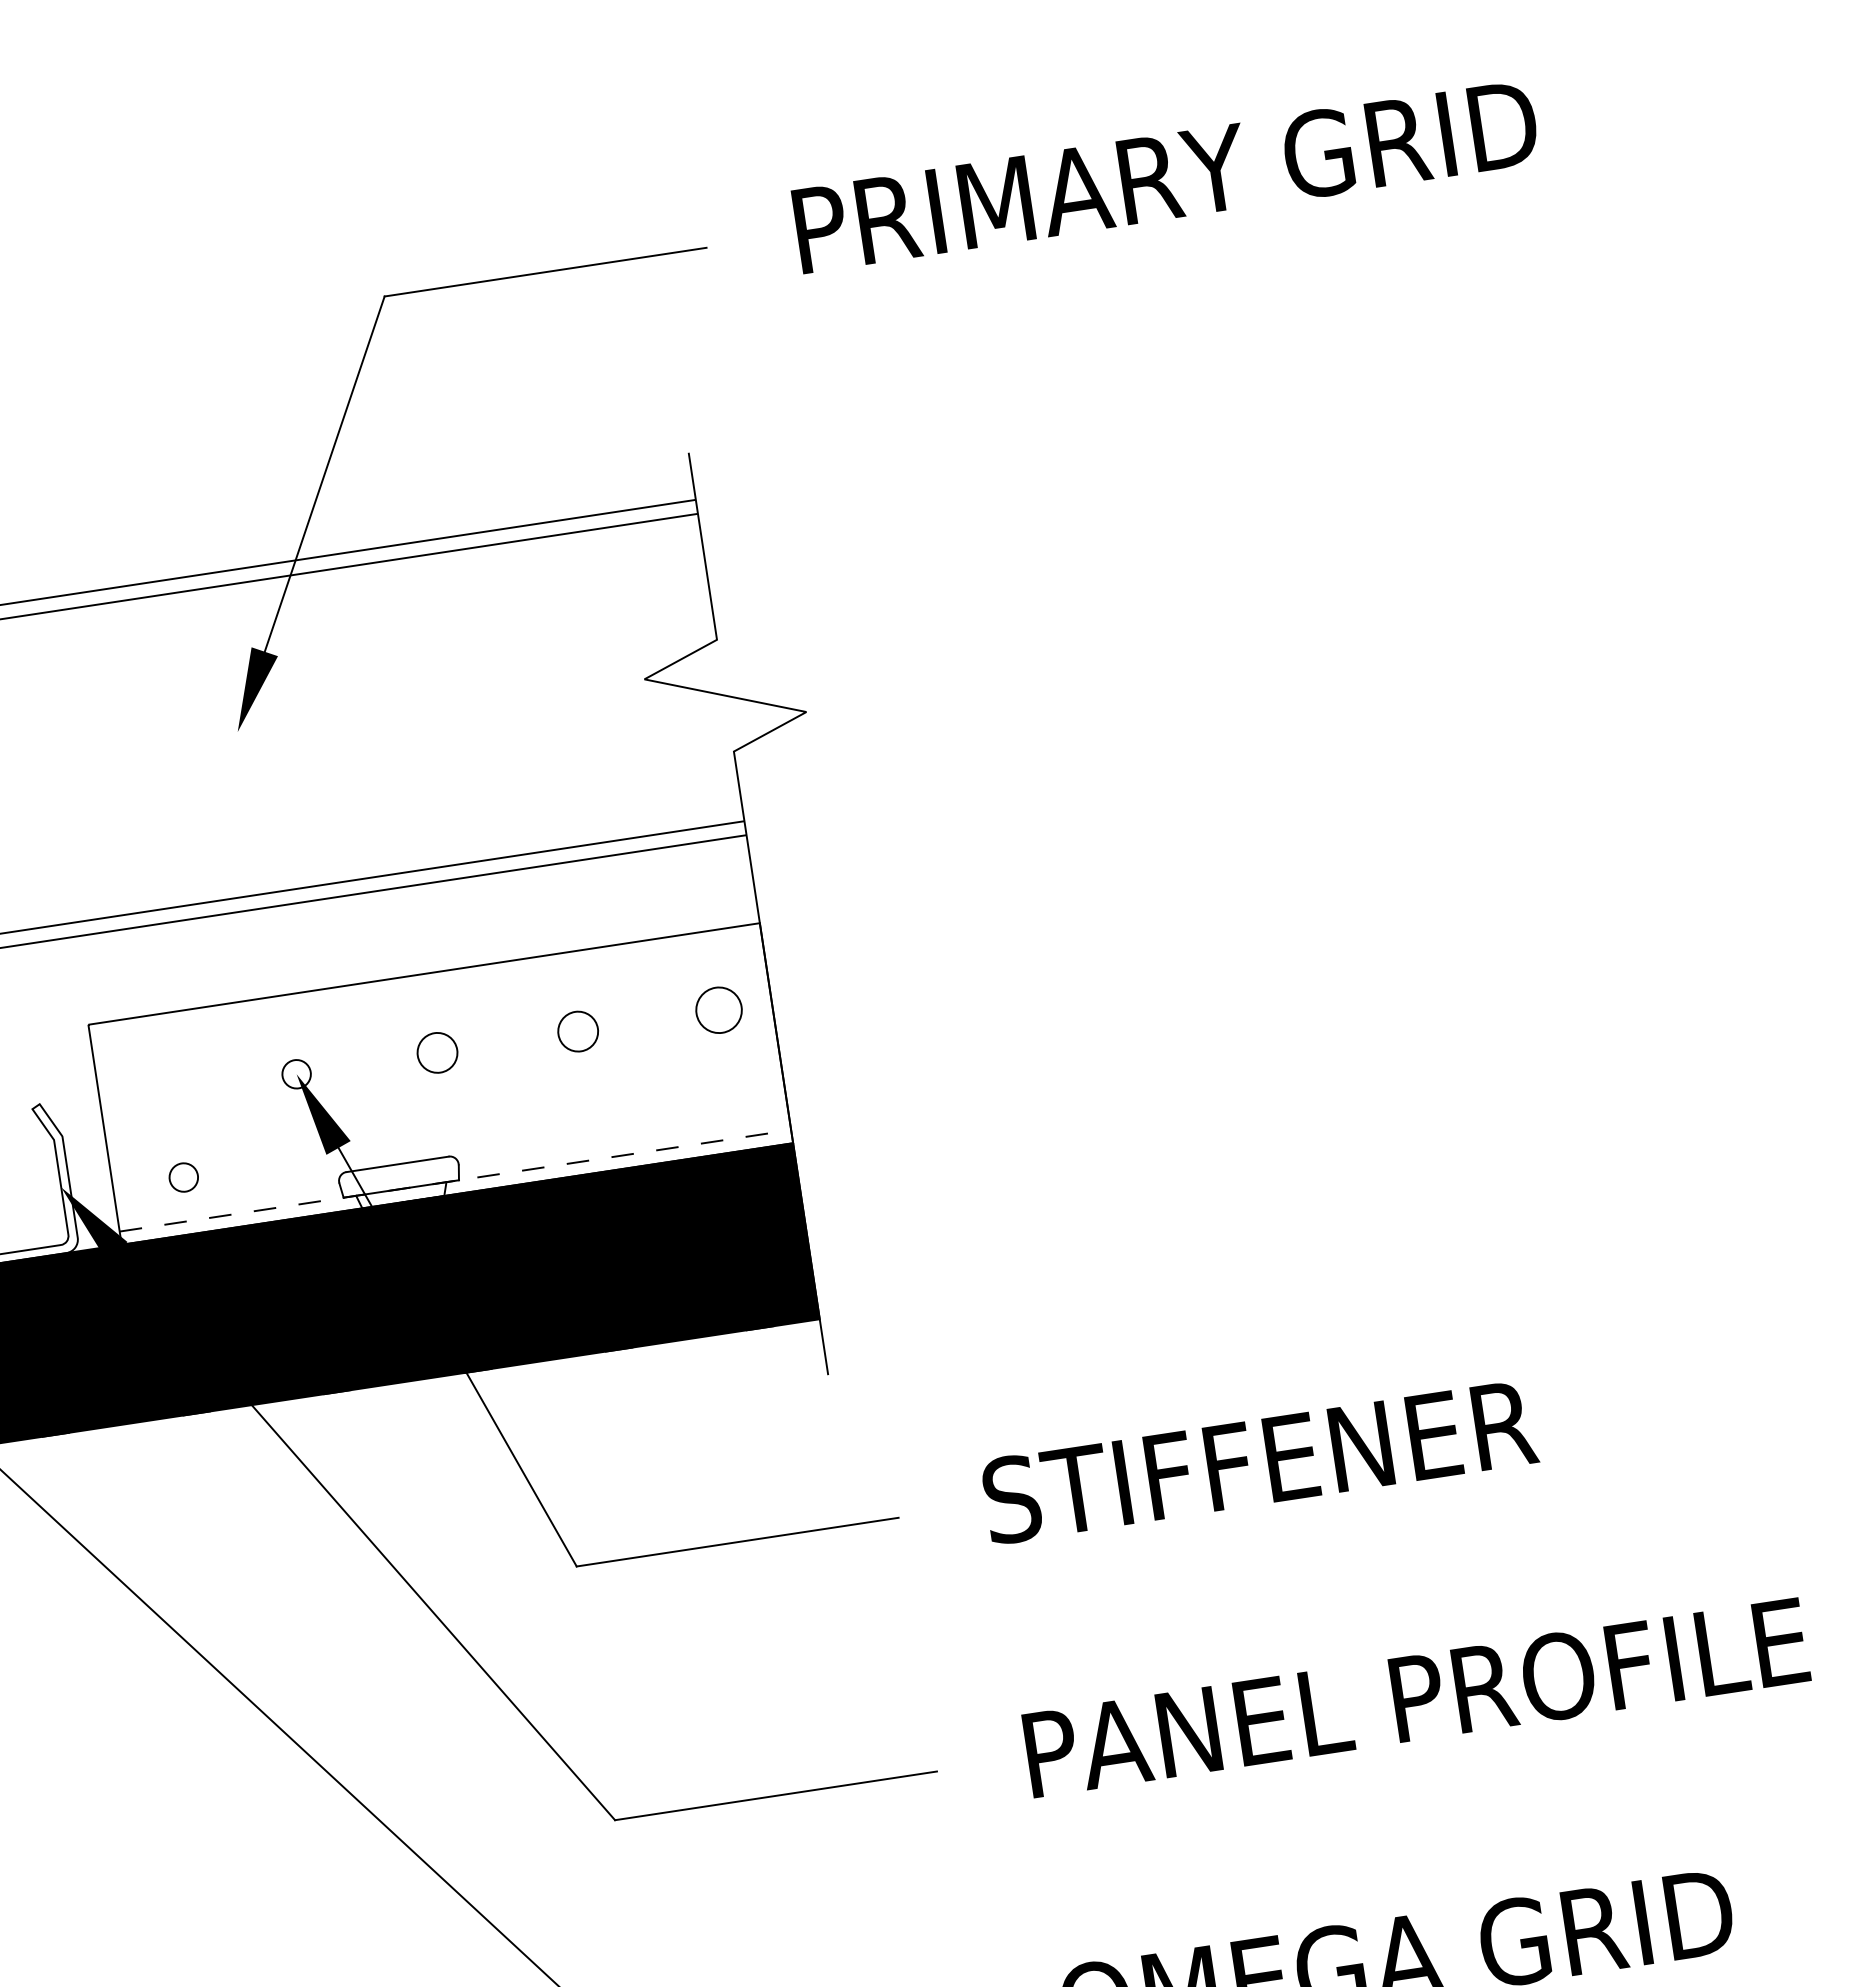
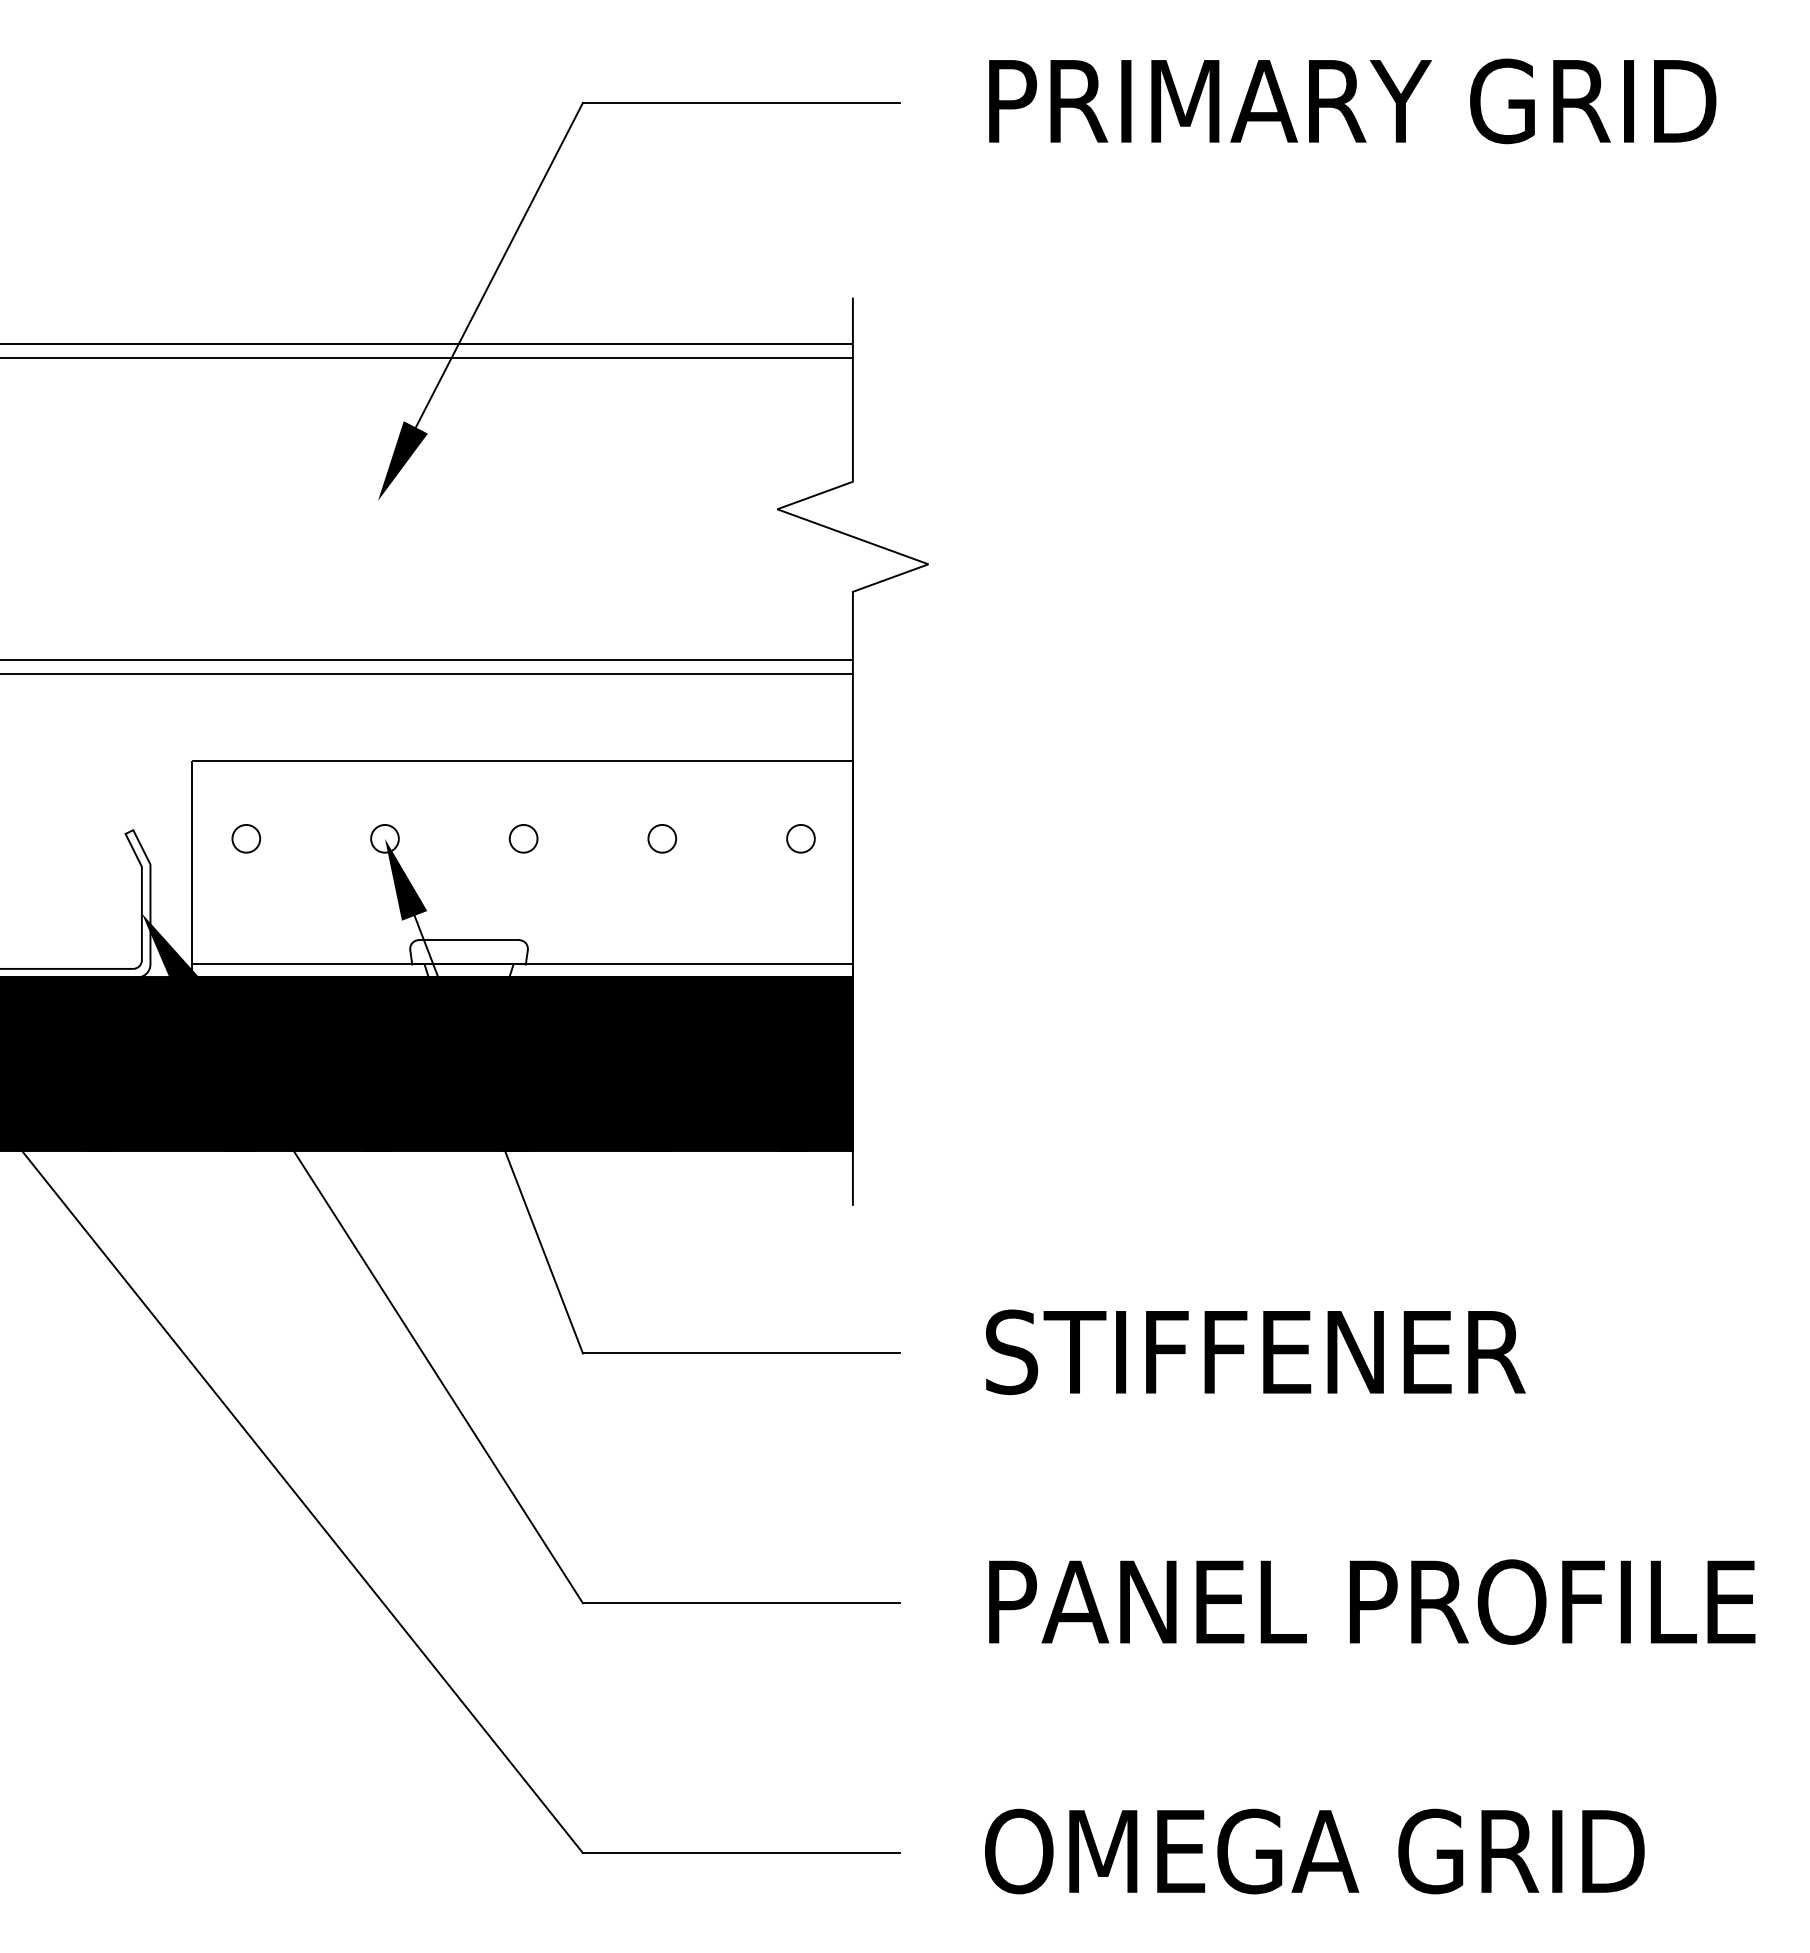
circle: (718, 1010) -> (800, 838), size x0.62
circle: (578, 1031) -> (662, 838), size x0.71
circle: (437, 1052) -> (523, 838), size x0.71
circle: (183, 1177) -> (246, 838), moved
line: (455, 1180) -> (522, 964), dashed -> solid

